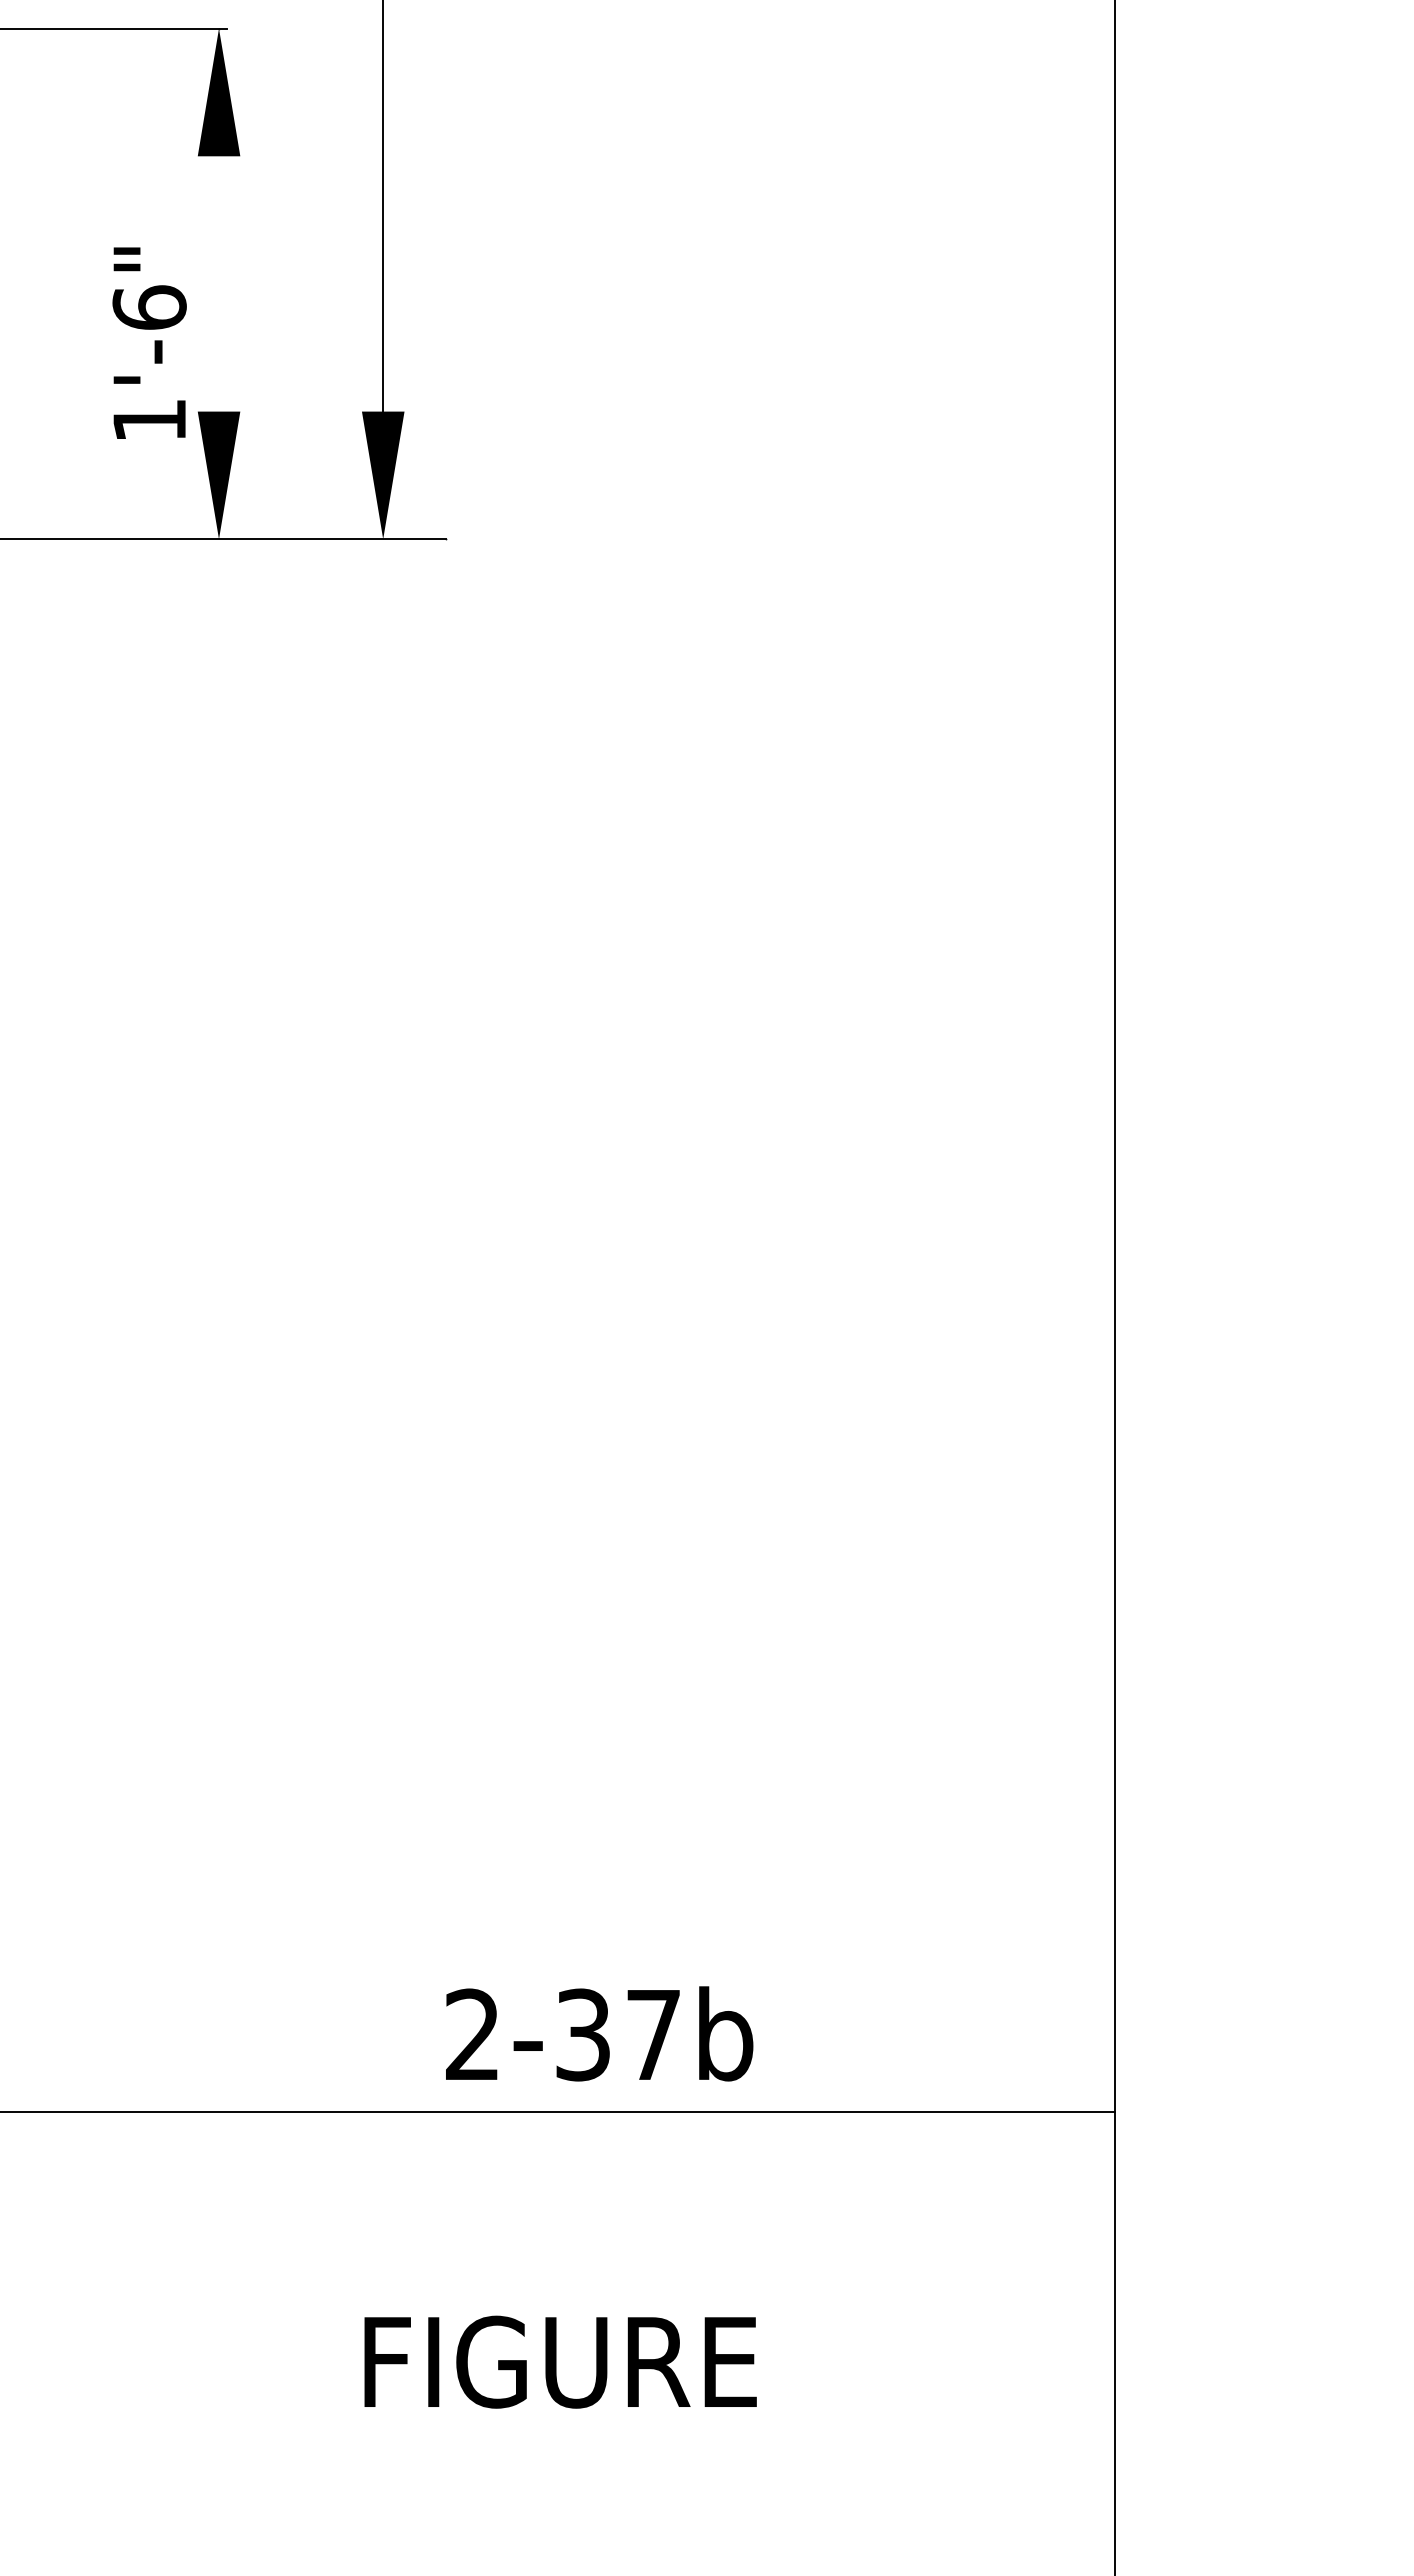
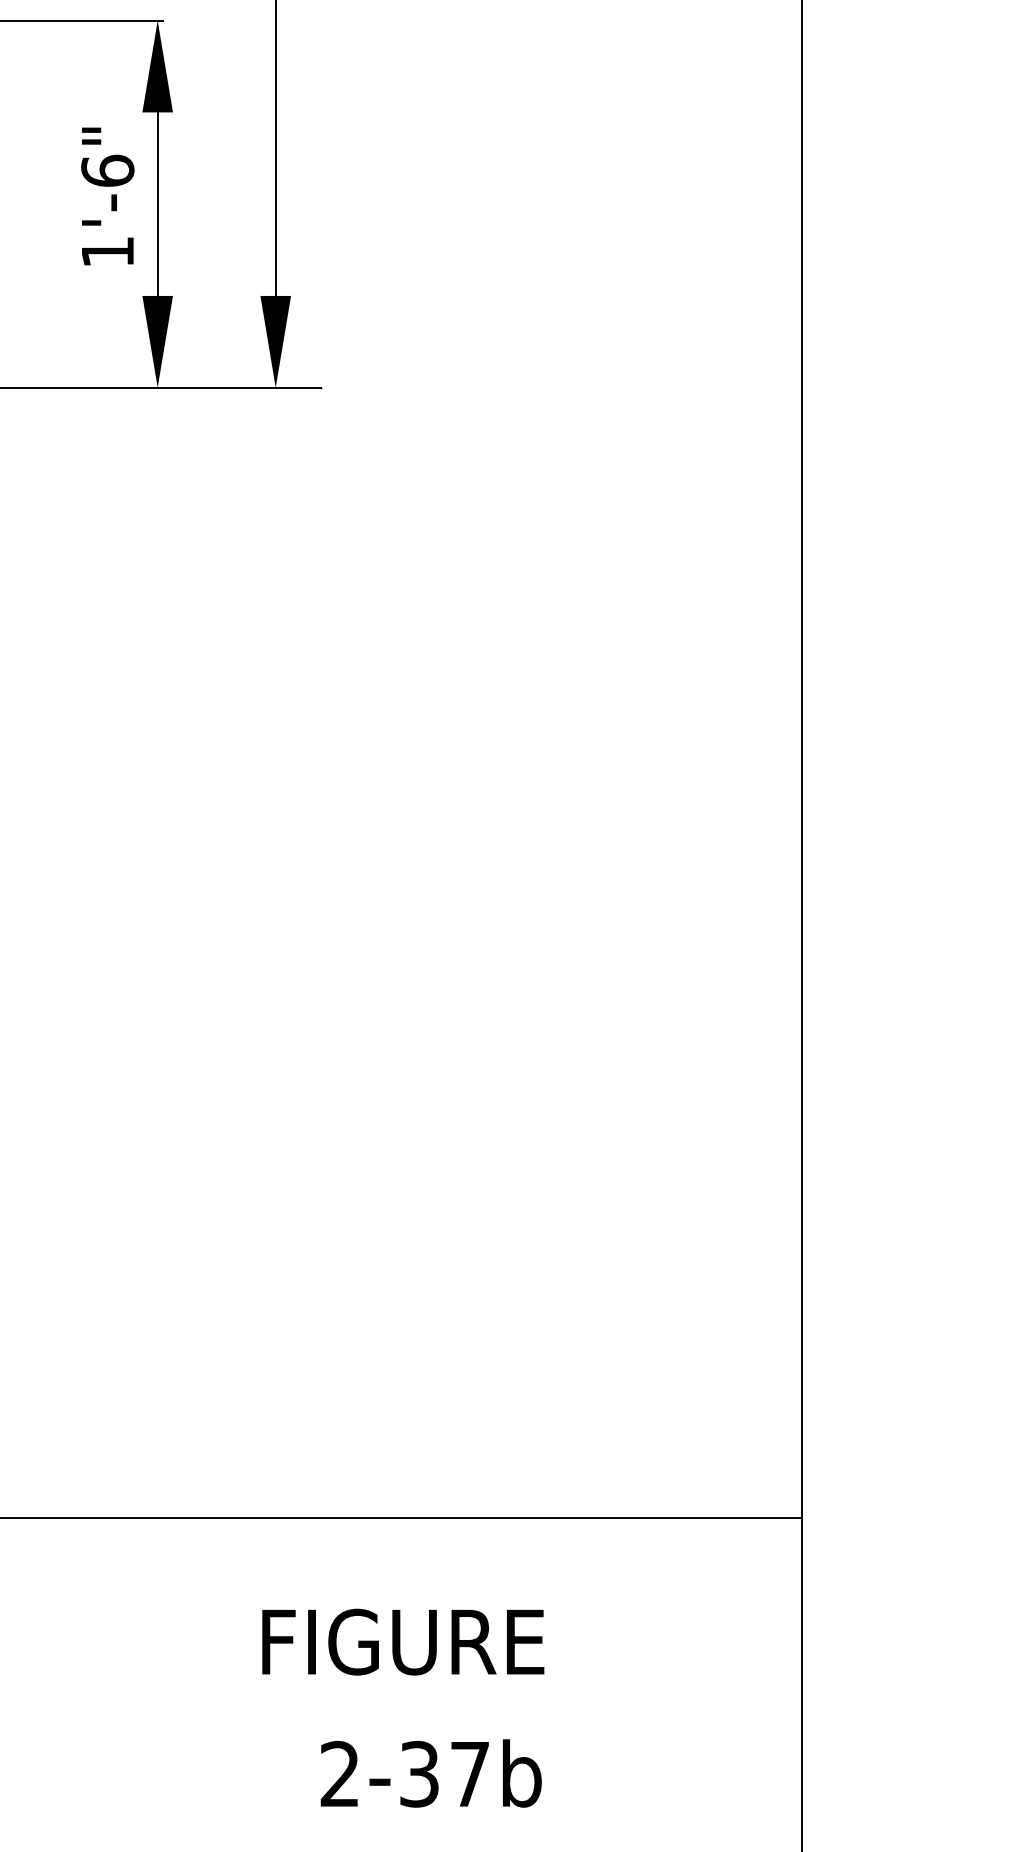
line: (218, 283) -> (157, 203), added
text: (149, 342) -> (107, 195), moved
text: (599, 2033) -> (431, 1773), moved
text: (560, 2361) -> (403, 1641), moved

